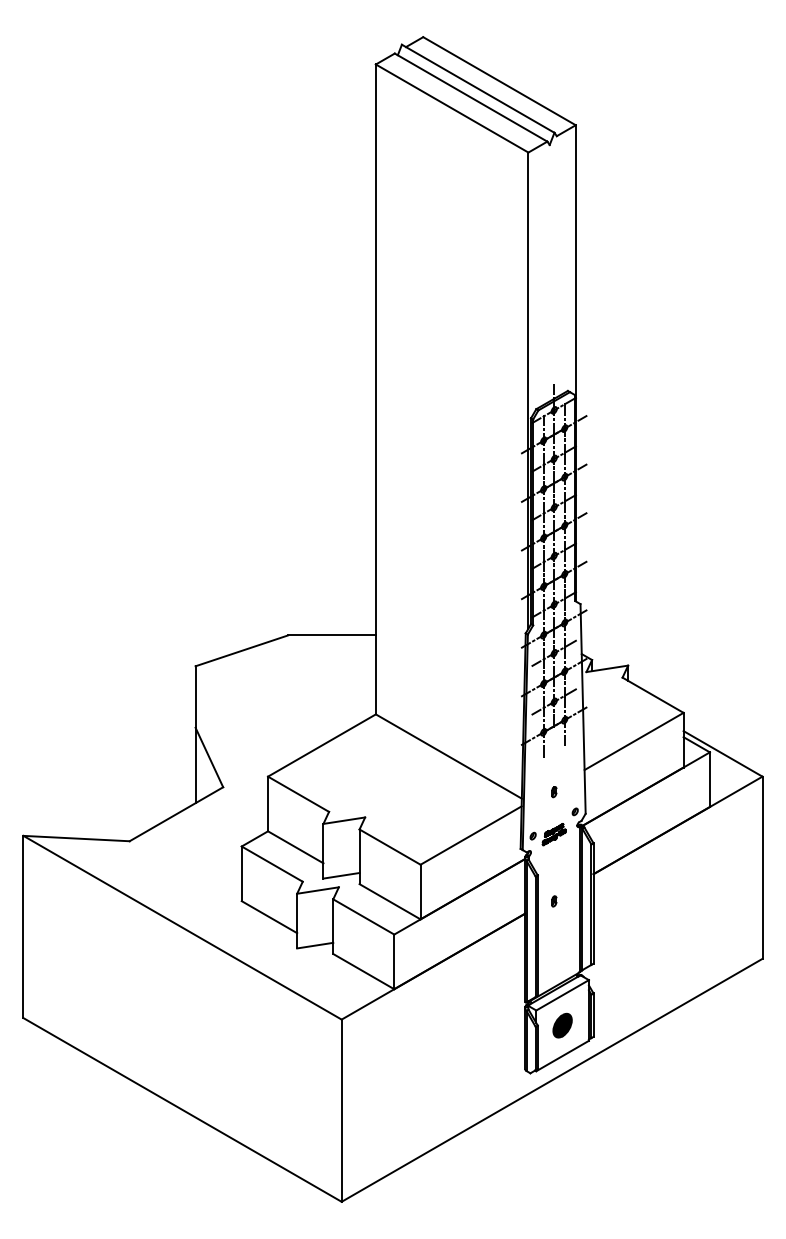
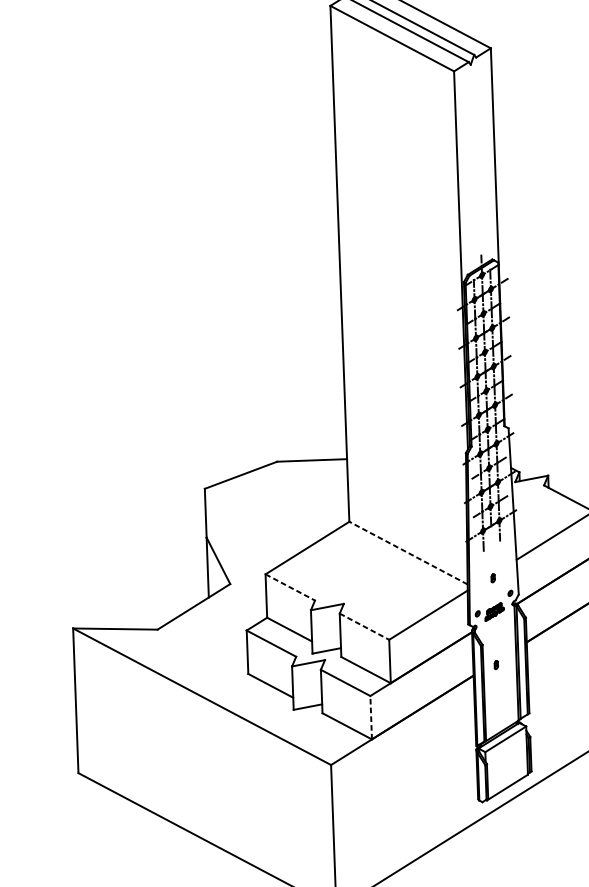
line: (448, 756) -> (408, 553), solid -> dashed
line: (298, 794) -> (290, 587), solid -> dashed
line: (390, 847) -> (364, 627), solid -> dashed
line: (394, 961) -> (371, 717), solid -> dashed
part: (562, 1025) -> (506, 763), removed

